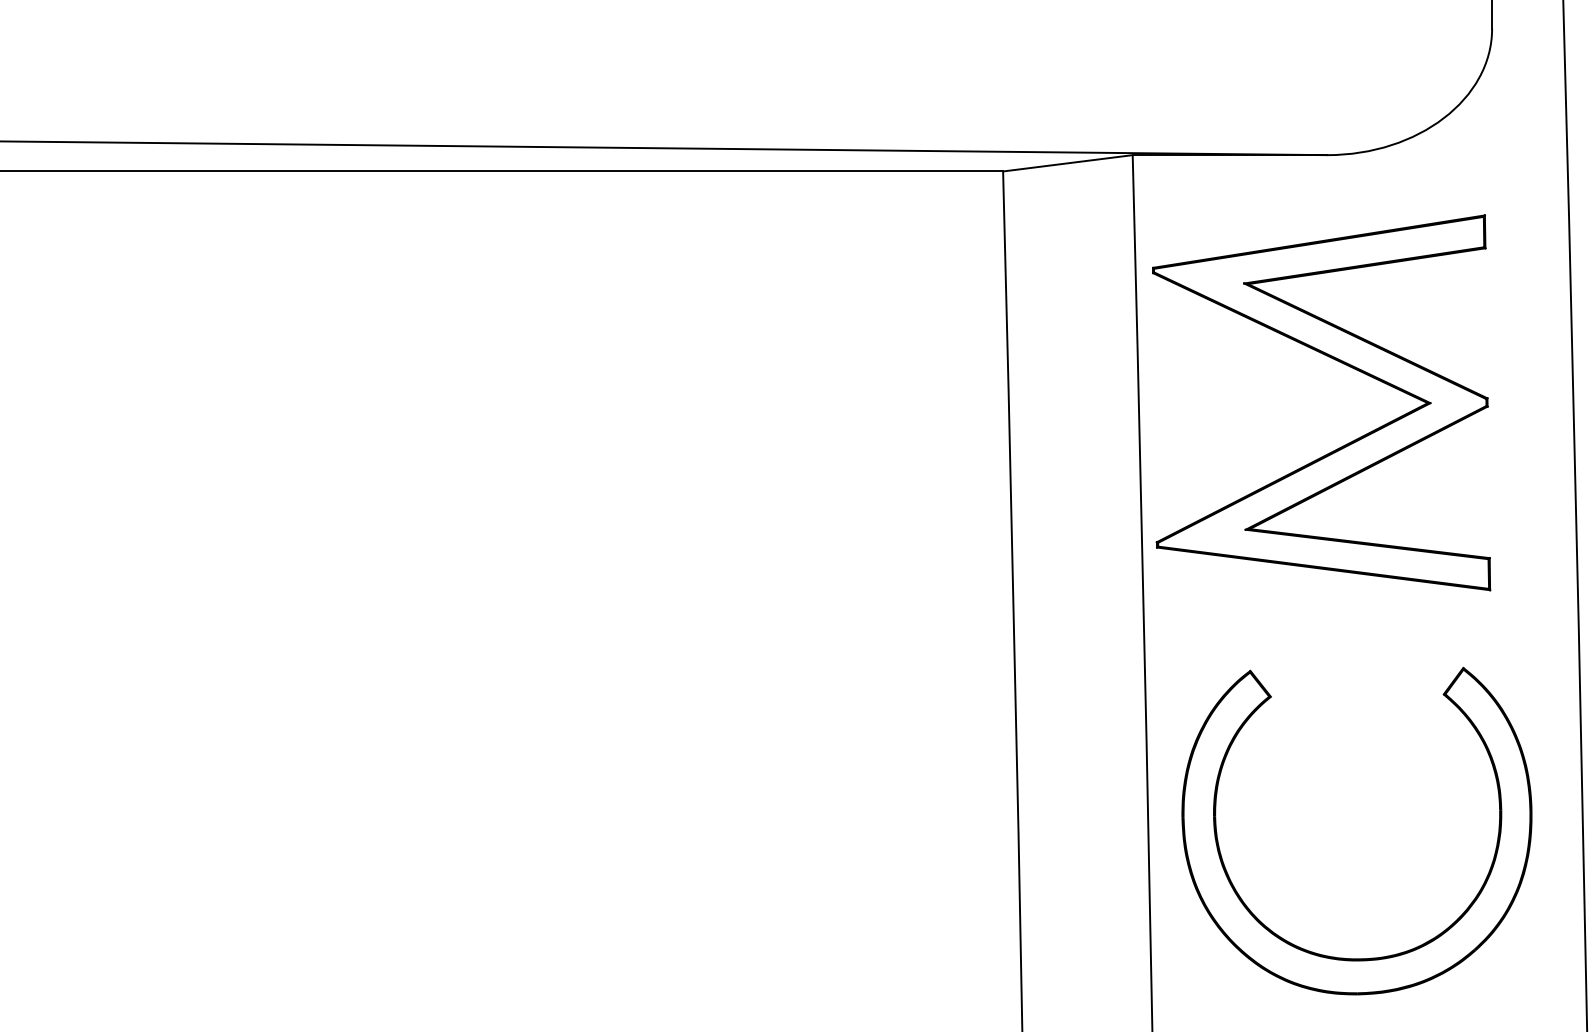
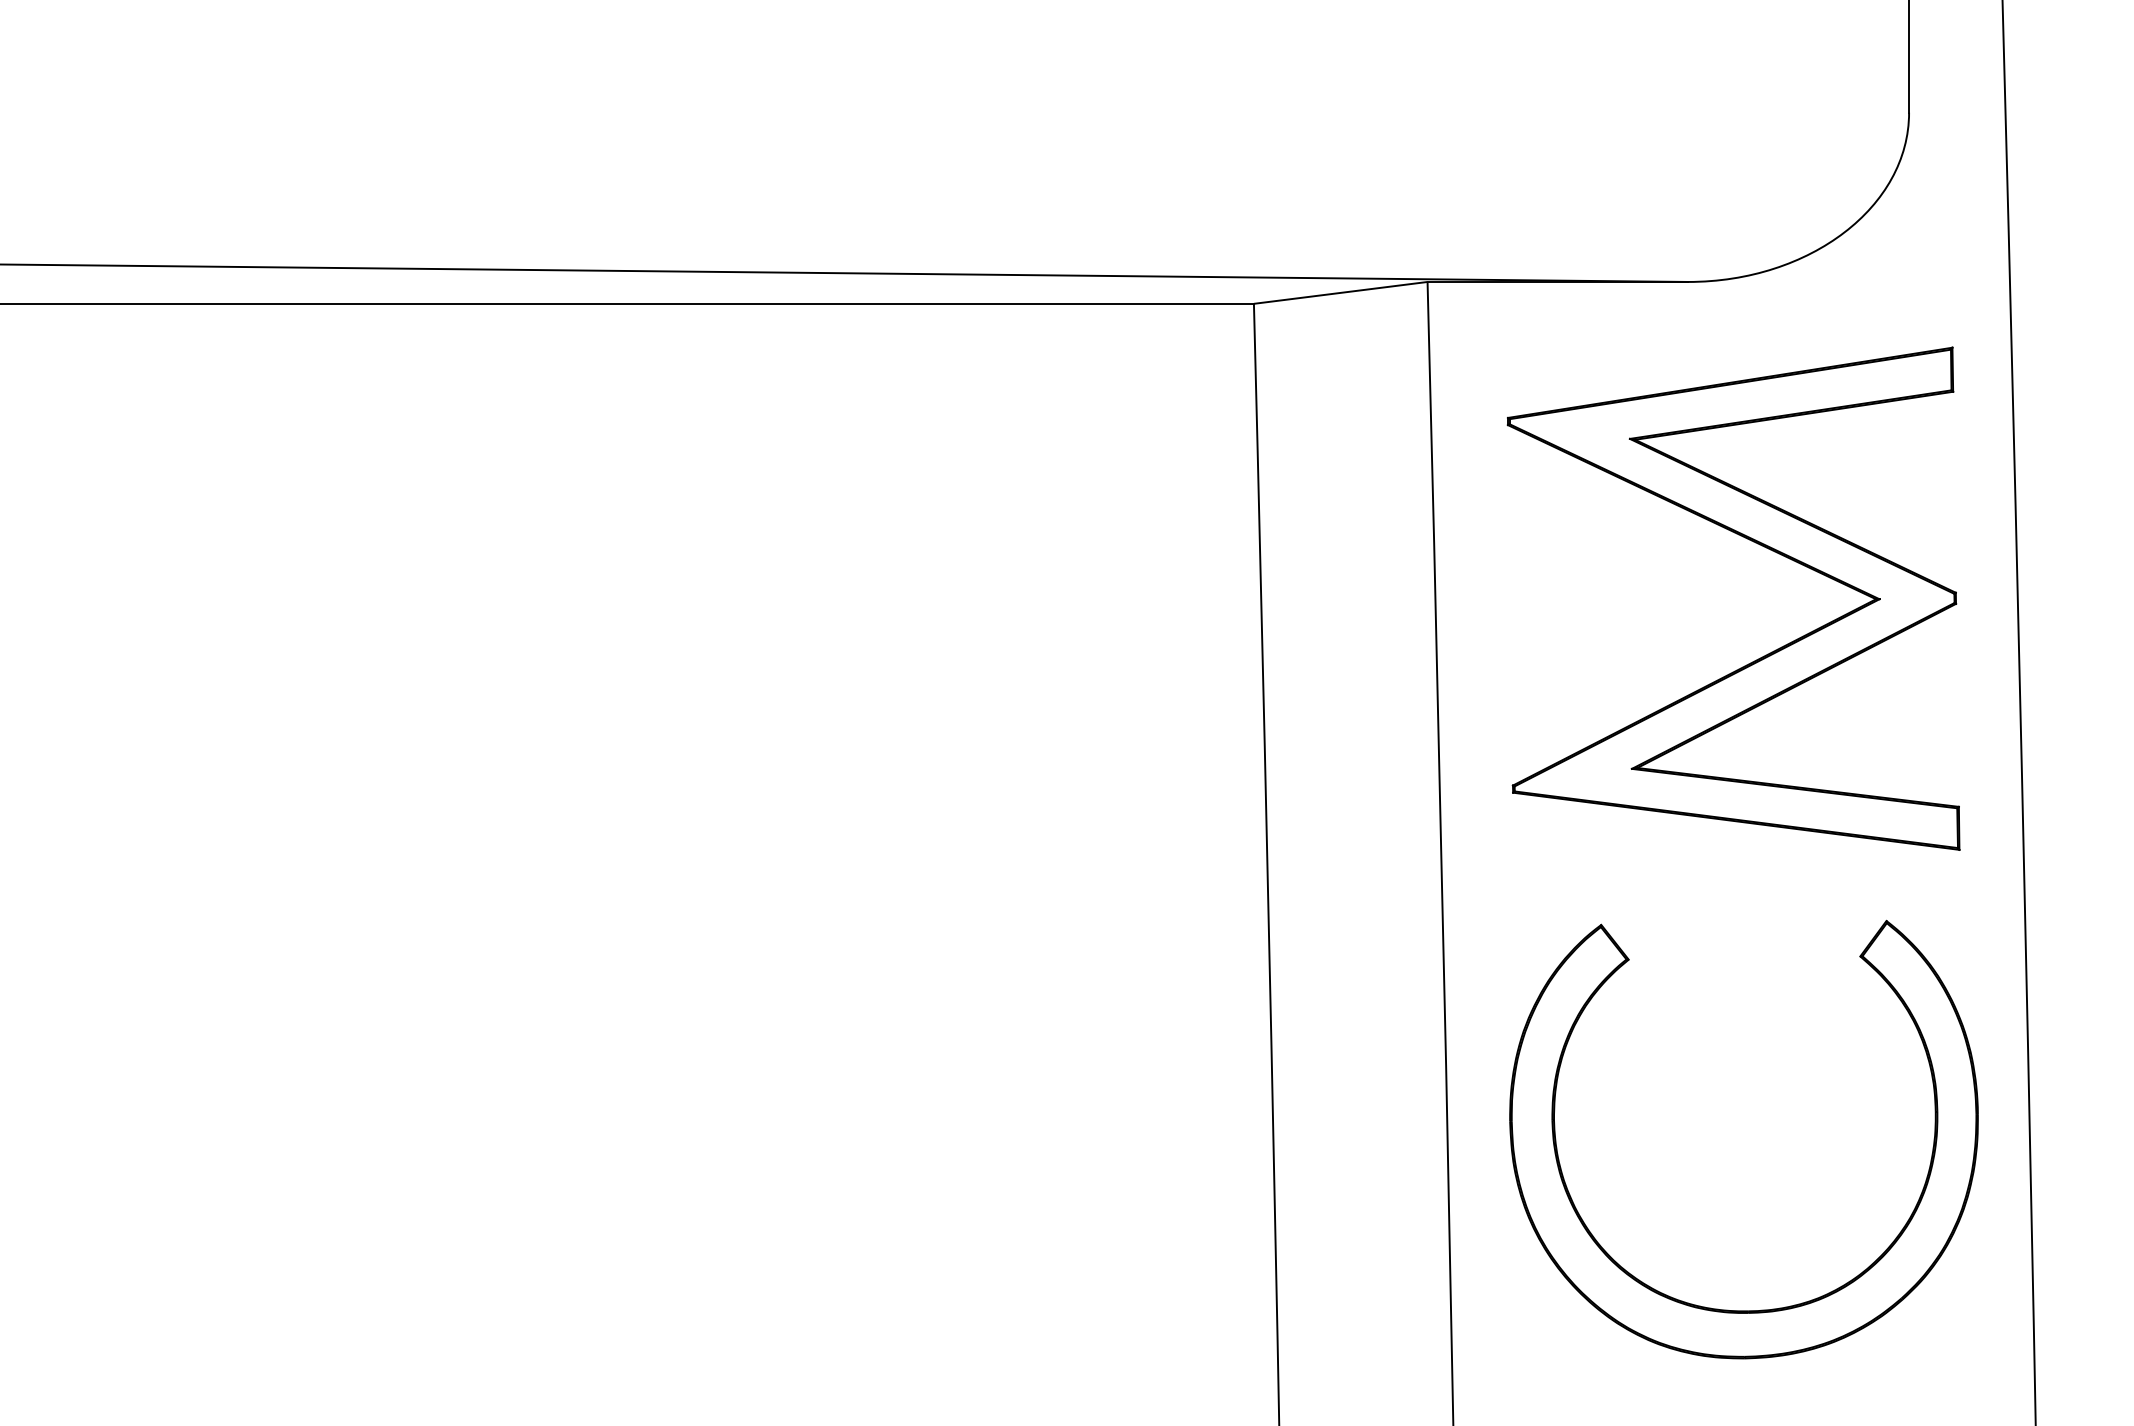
part: (1340, 363) -> (1759, 545), moved
part: (1344, 957) -> (1727, 1309), moved

